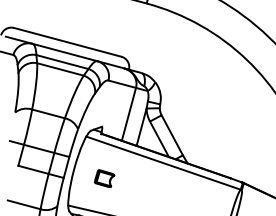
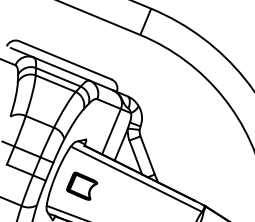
part: (104, 177) -> (82, 185), size x1.67

